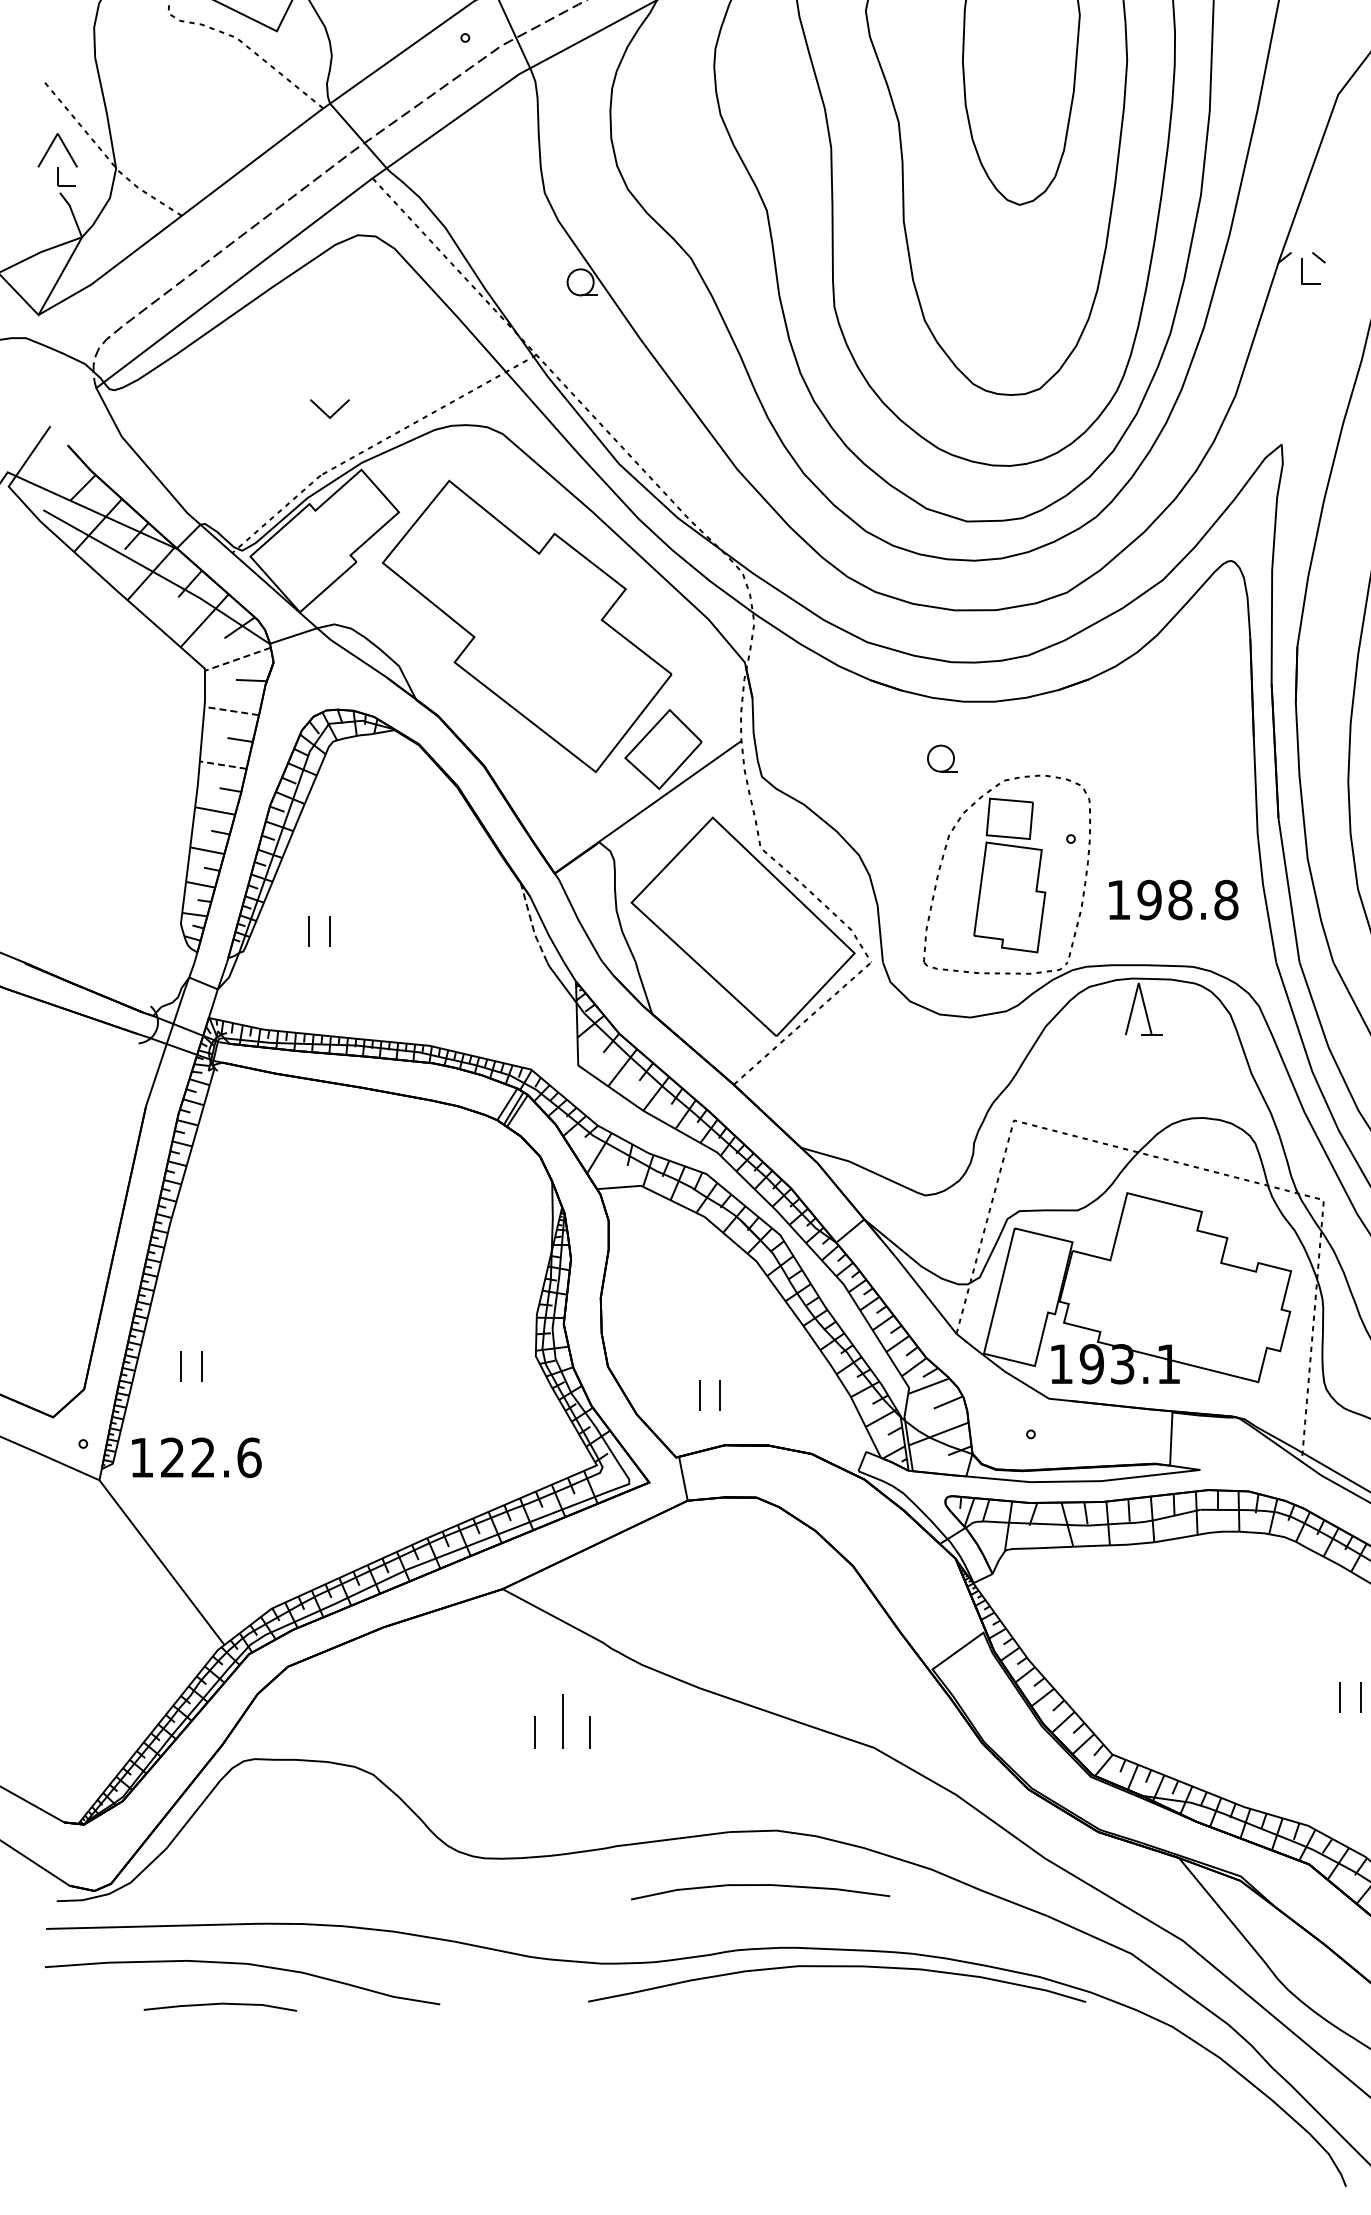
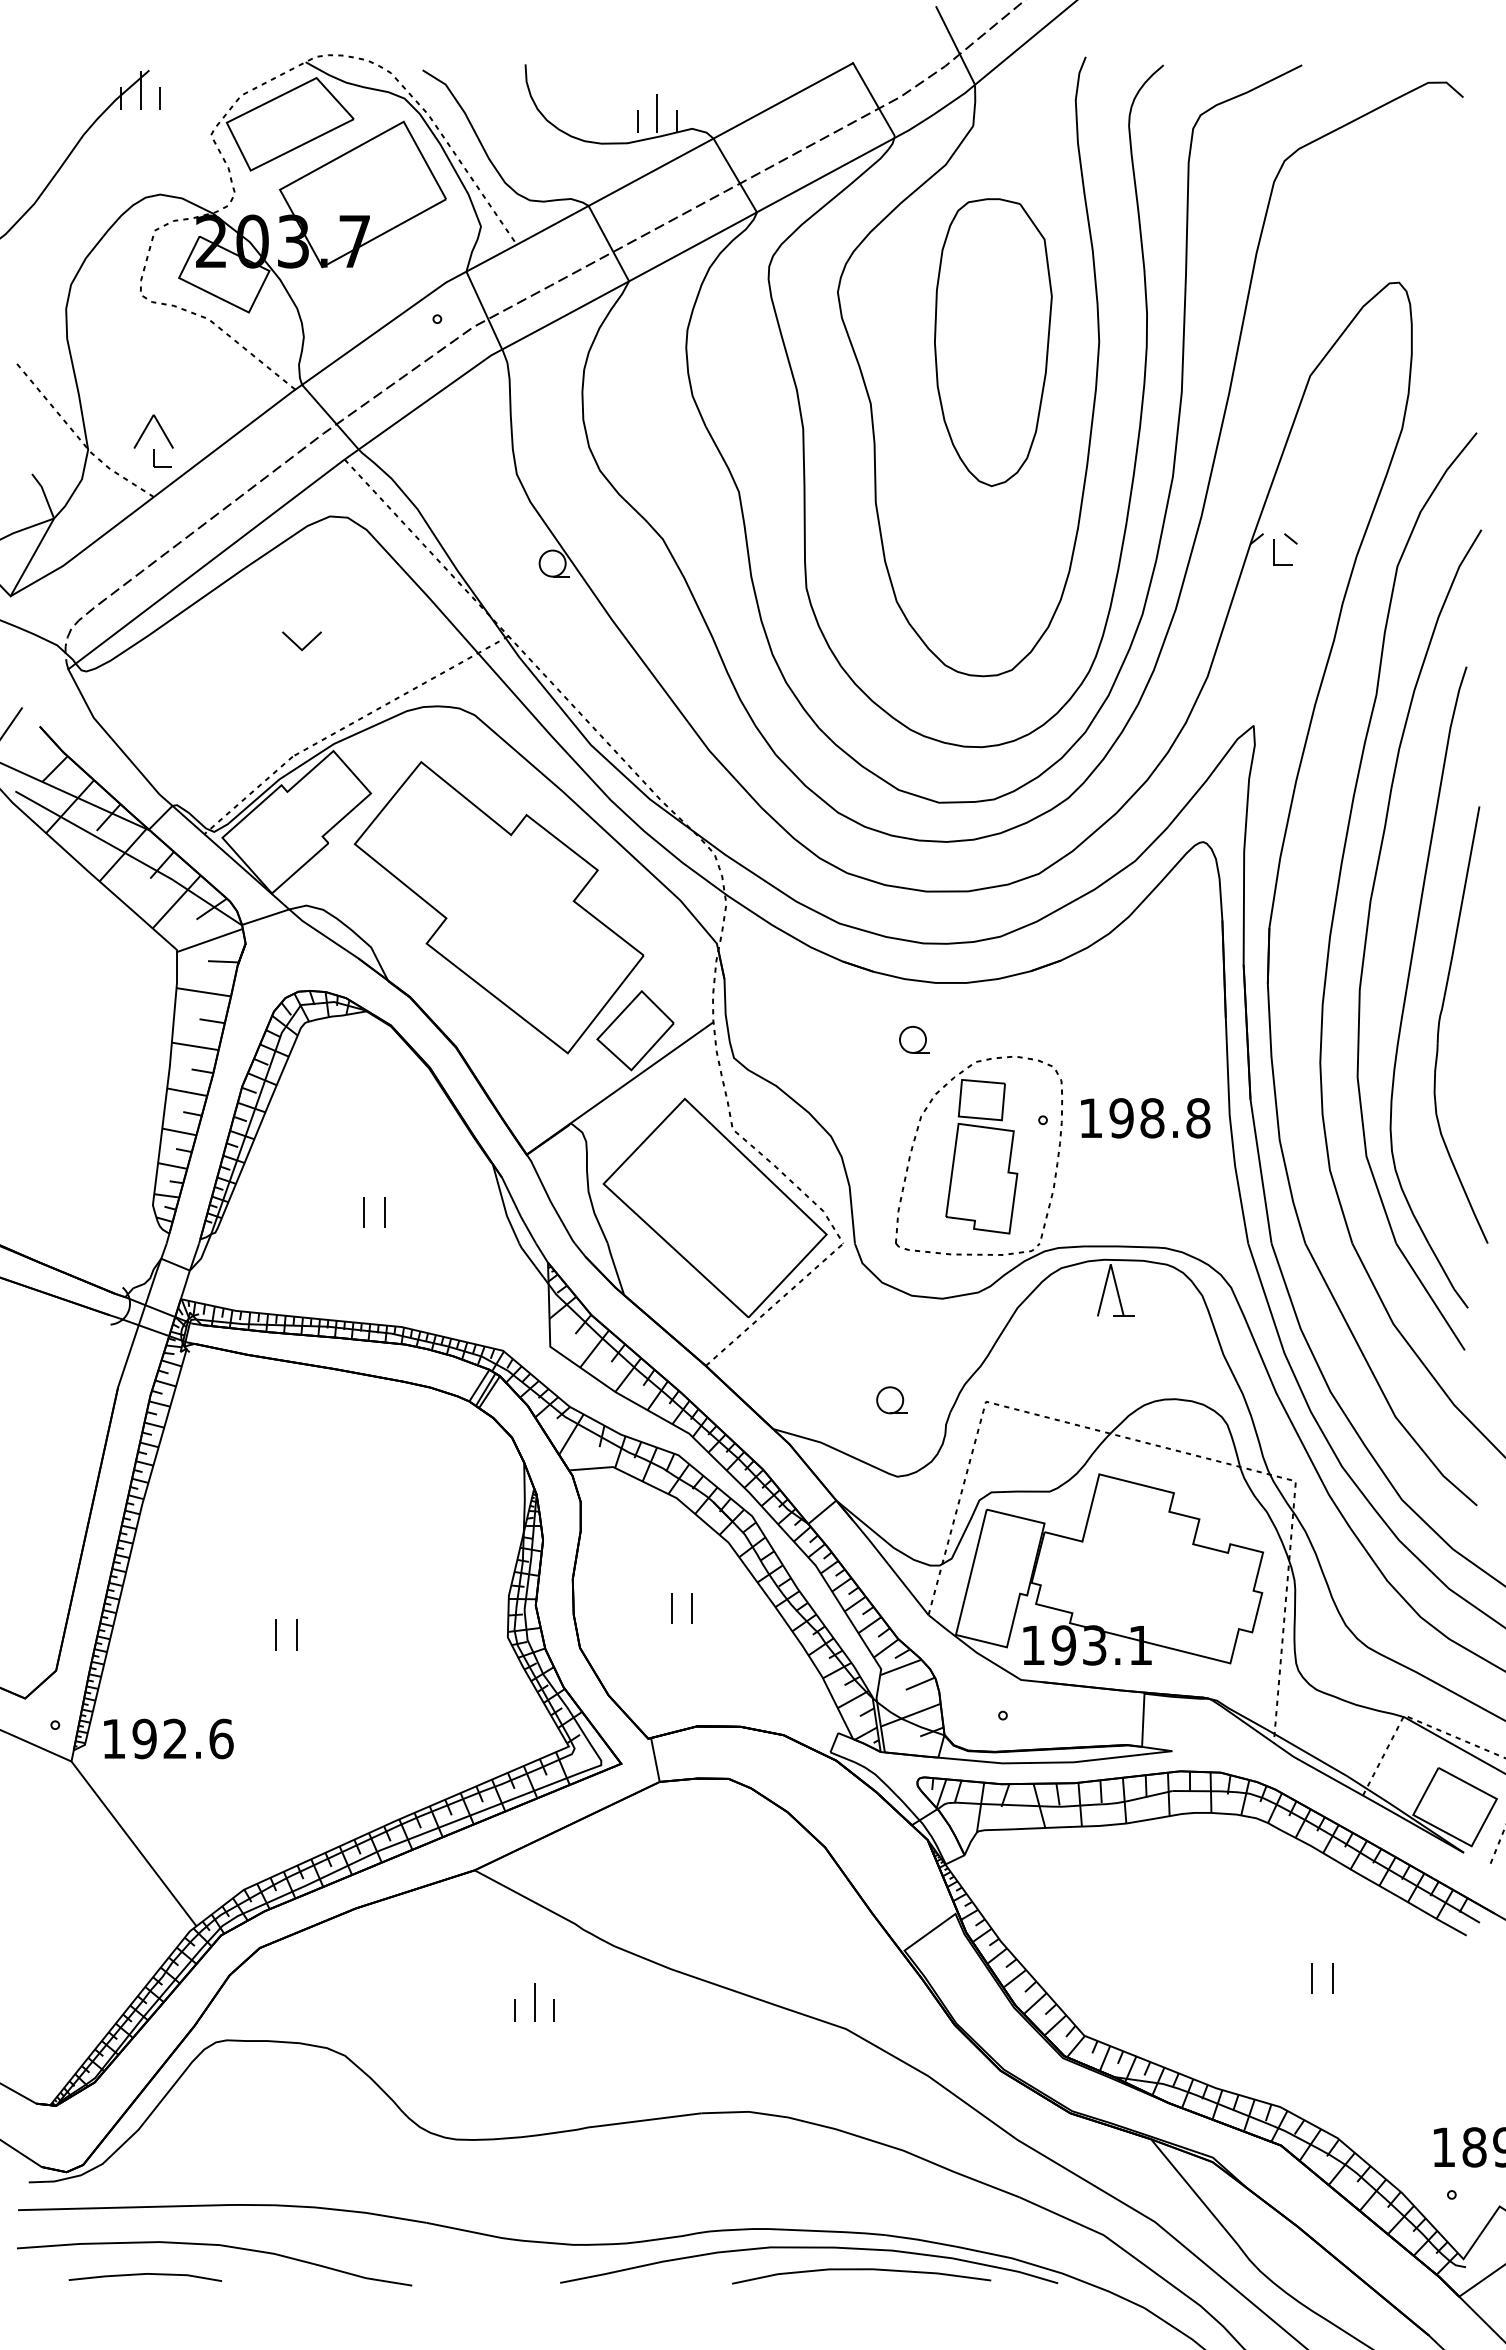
part: (57, 168) -> (153, 449), moved
part: (329, 409) -> (301, 641), moved
line: (237, 659) -> (209, 940), dashed -> solid
line: (231, 711) -> (203, 992), dashed -> solid
line: (223, 765) -> (195, 1046), dashed -> solid
text: (1173, 900) -> (1145, 1118), moved
line: (532, 924) -> (504, 1205), dashed -> solid
part: (309, 931) -> (364, 1212), moved
part: (919, 1119) -> (891, 1400), added
part: (181, 1366) -> (276, 1634), moved
part: (700, 1395) -> (672, 1608), moved
text: (172, 1457) -> (144, 1738), 122.6 -> 192.6
part: (562, 1721) -> (534, 2002), size x0.71
curve: (760, 1886) -> (861, 2270), moved
line: (220, 2004) -> (145, 2274), moved

